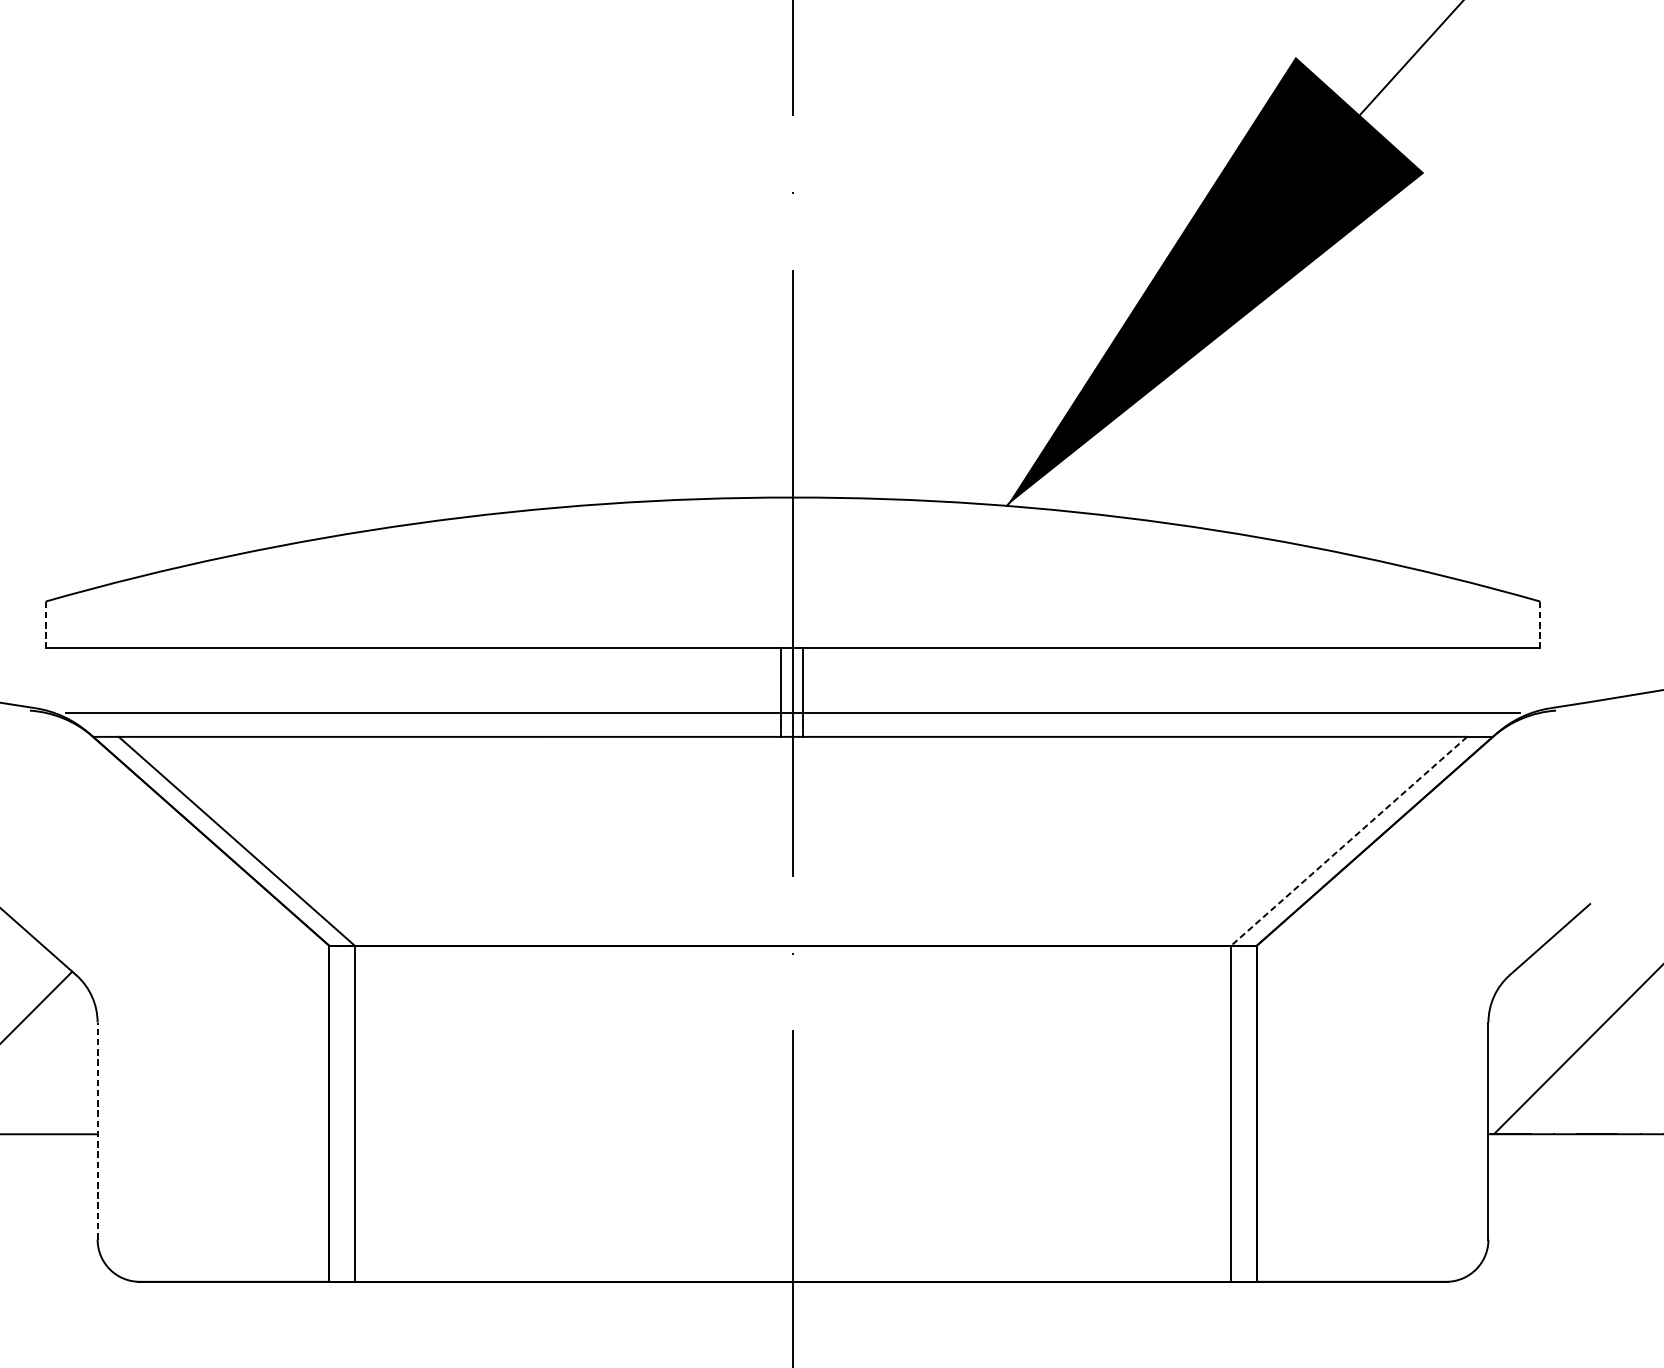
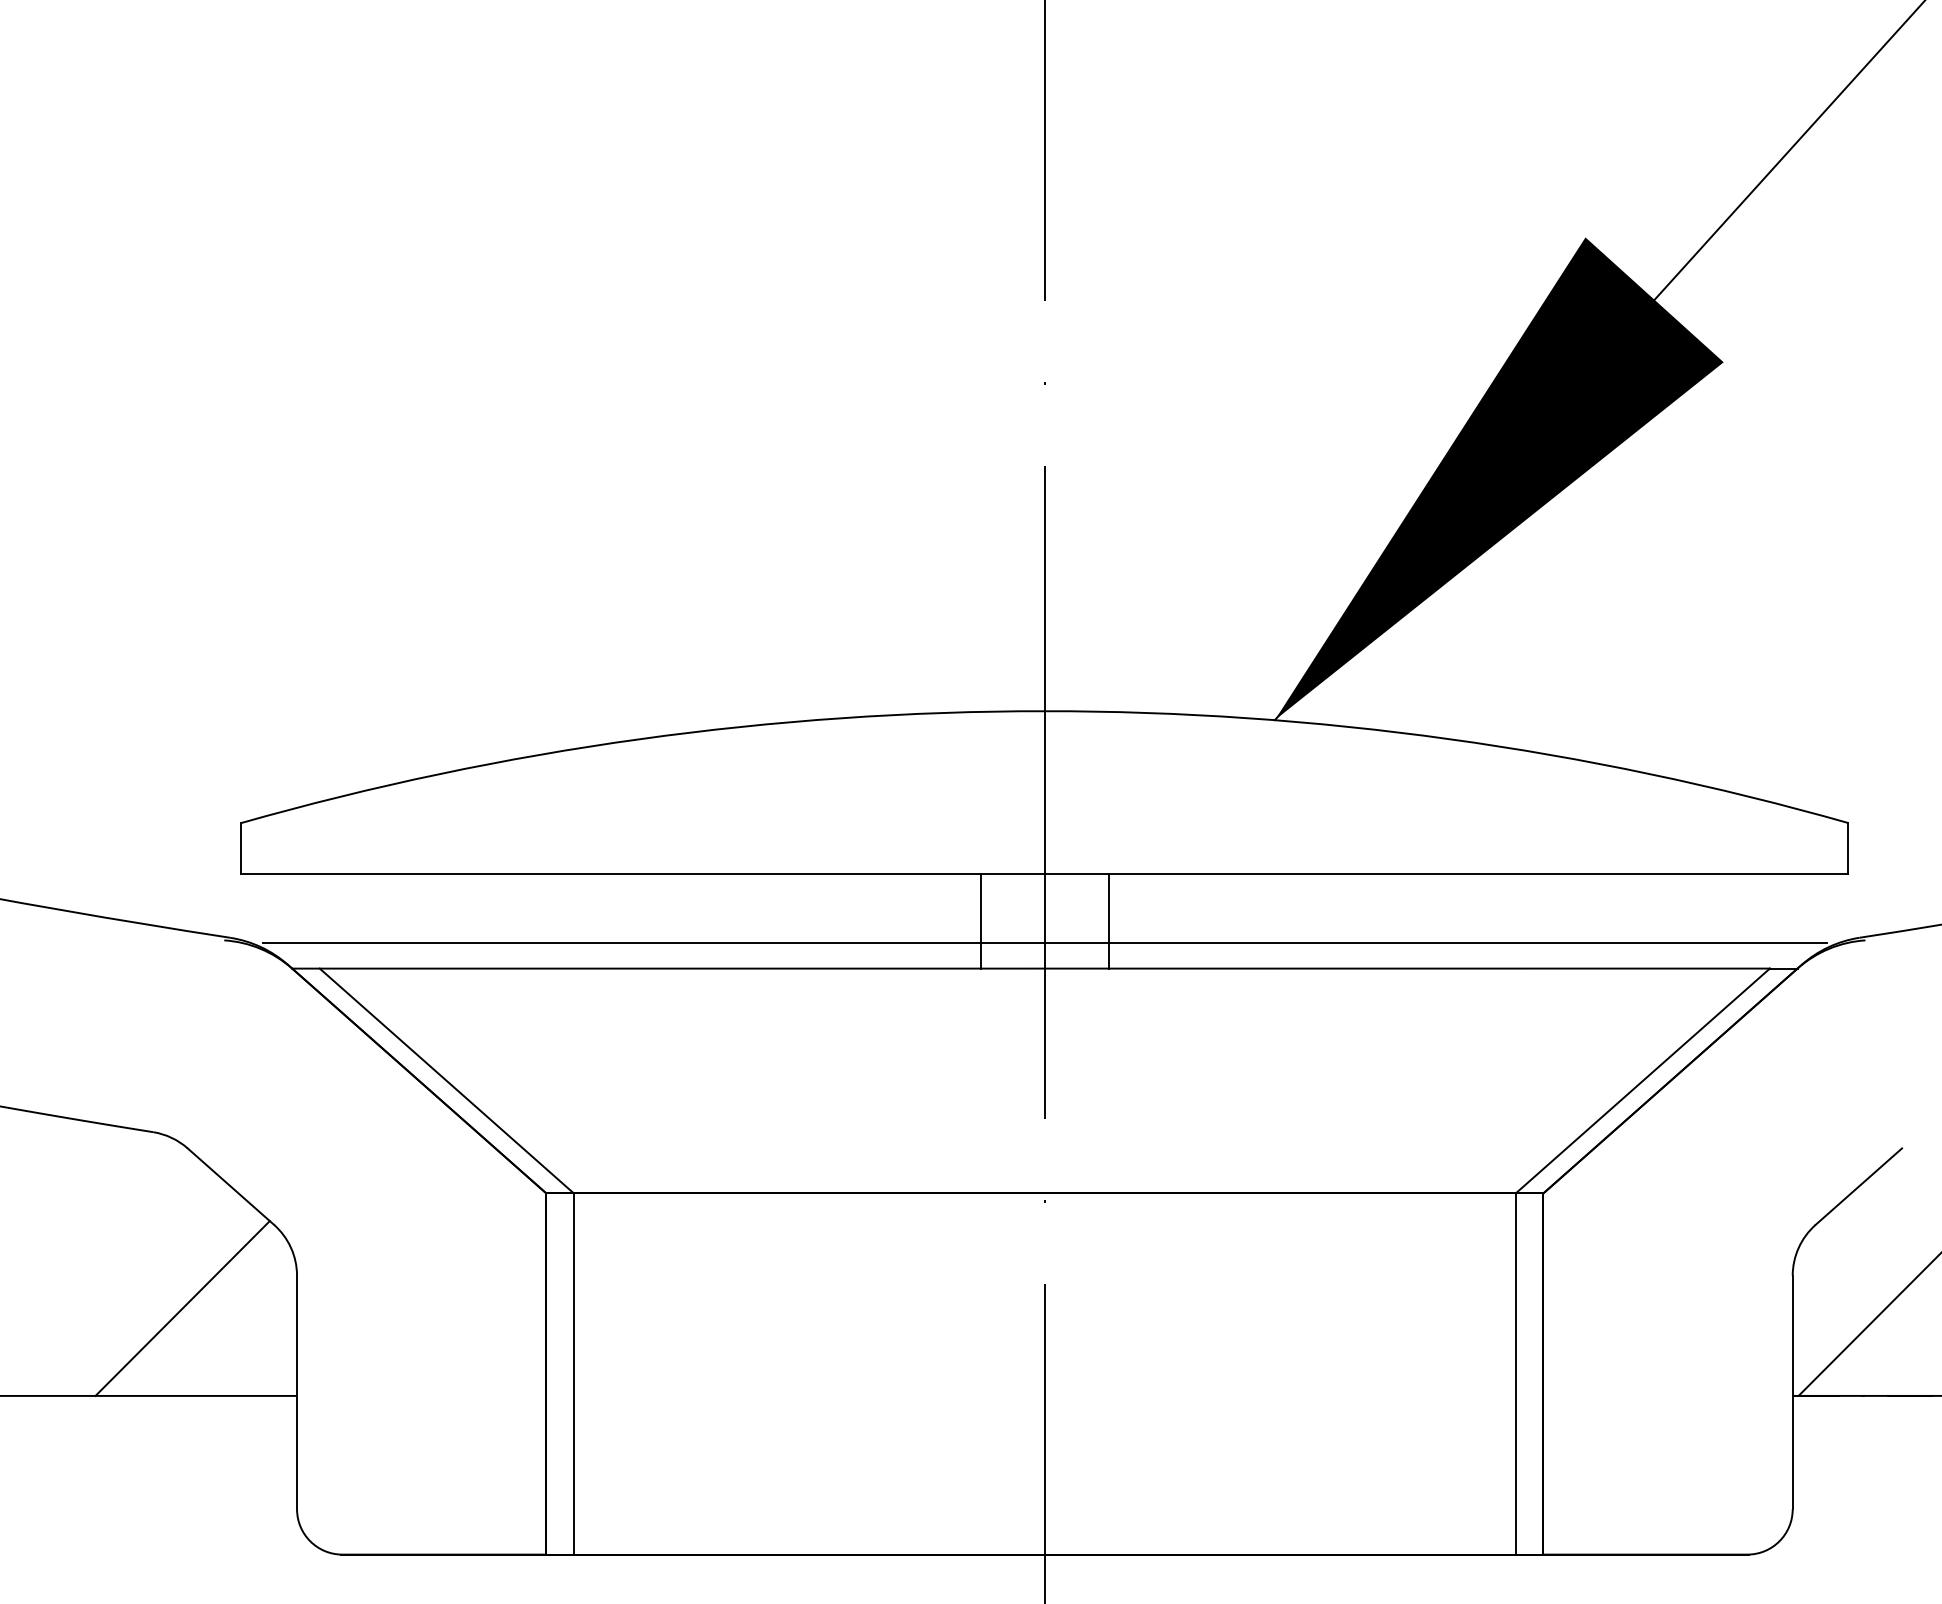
line: (45, 625) -> (241, 848), dashed -> solid
line: (1540, 625) -> (1848, 848), dashed -> solid
line: (780, 692) -> (980, 920), moved
line: (802, 692) -> (1108, 920), moved
line: (1348, 840) -> (1642, 1080), dashed -> solid
line: (98, 1131) -> (297, 1392), dashed -> solid

